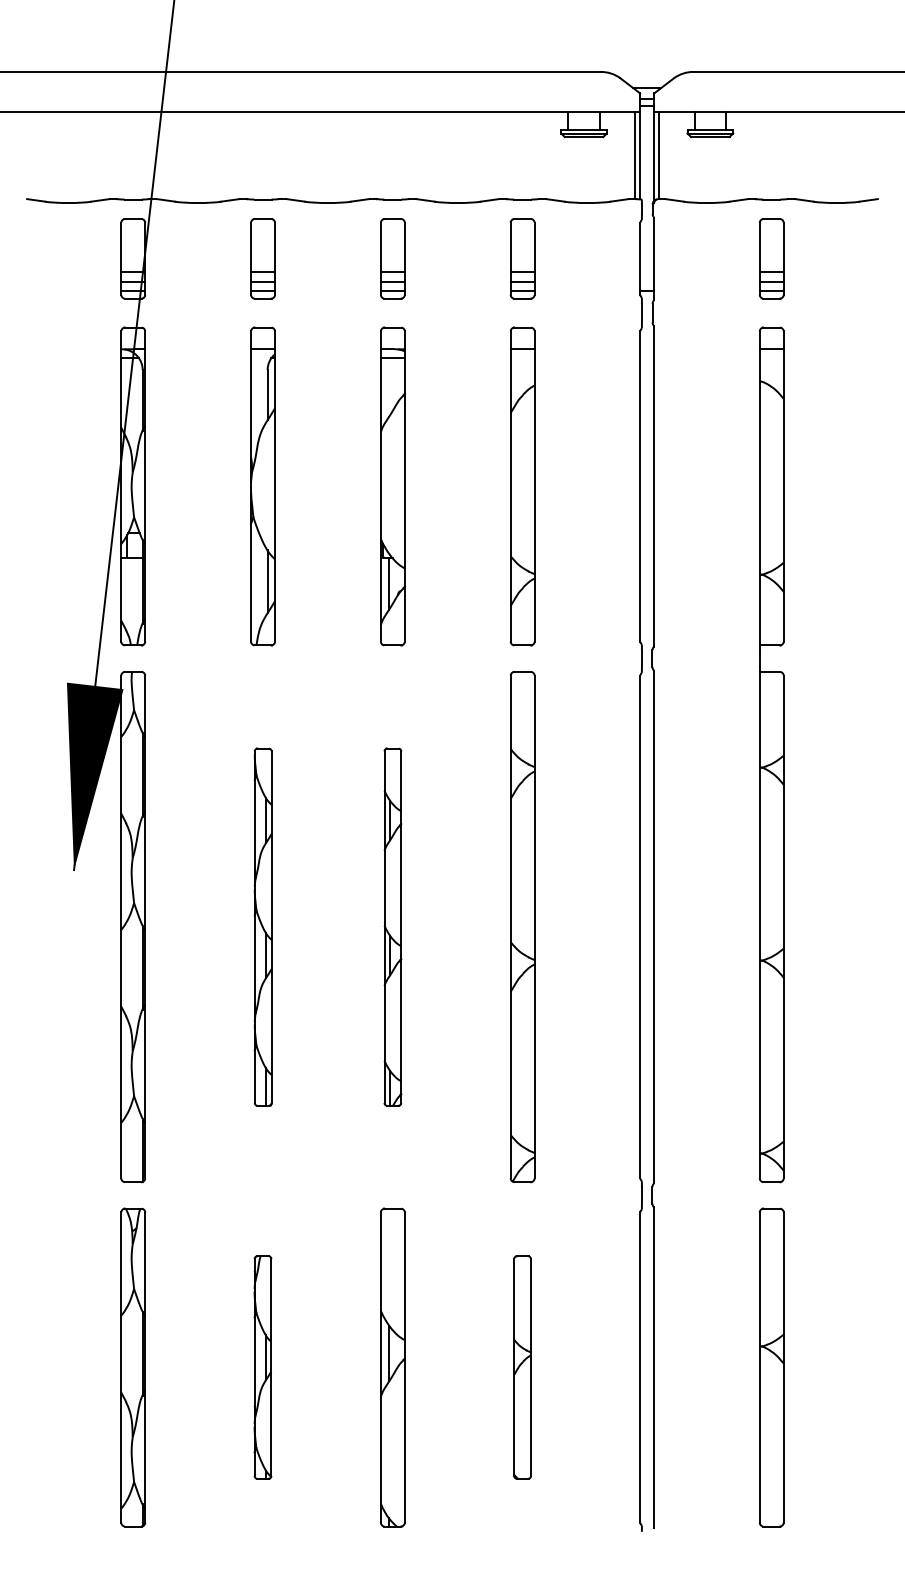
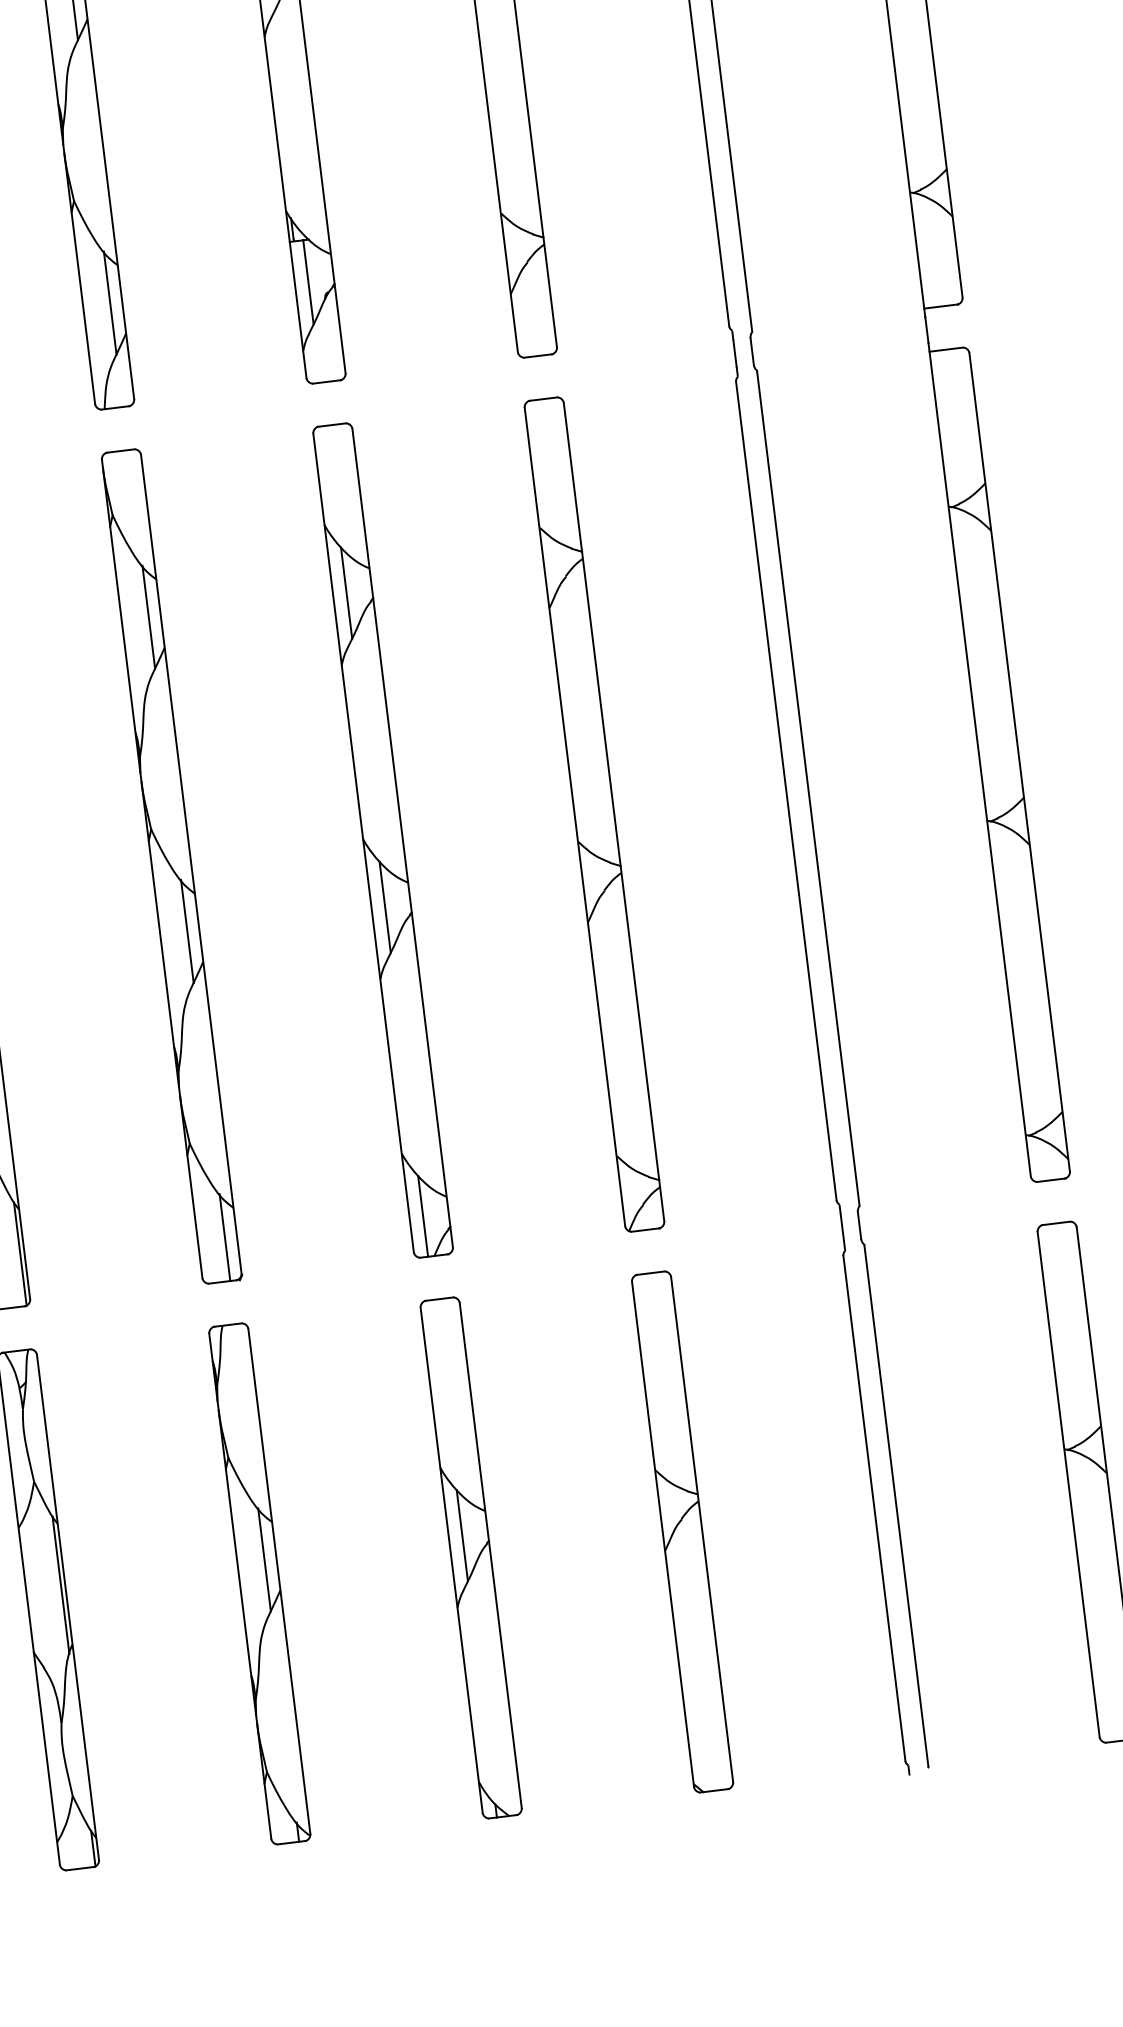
part: (263, 927) -> (172, 867), size x1.43
part: (392, 927) -> (382, 841), size x1.43
part: (262, 1367) -> (258, 1583), size x1.43
part: (522, 1367) -> (682, 1531), size x1.43

